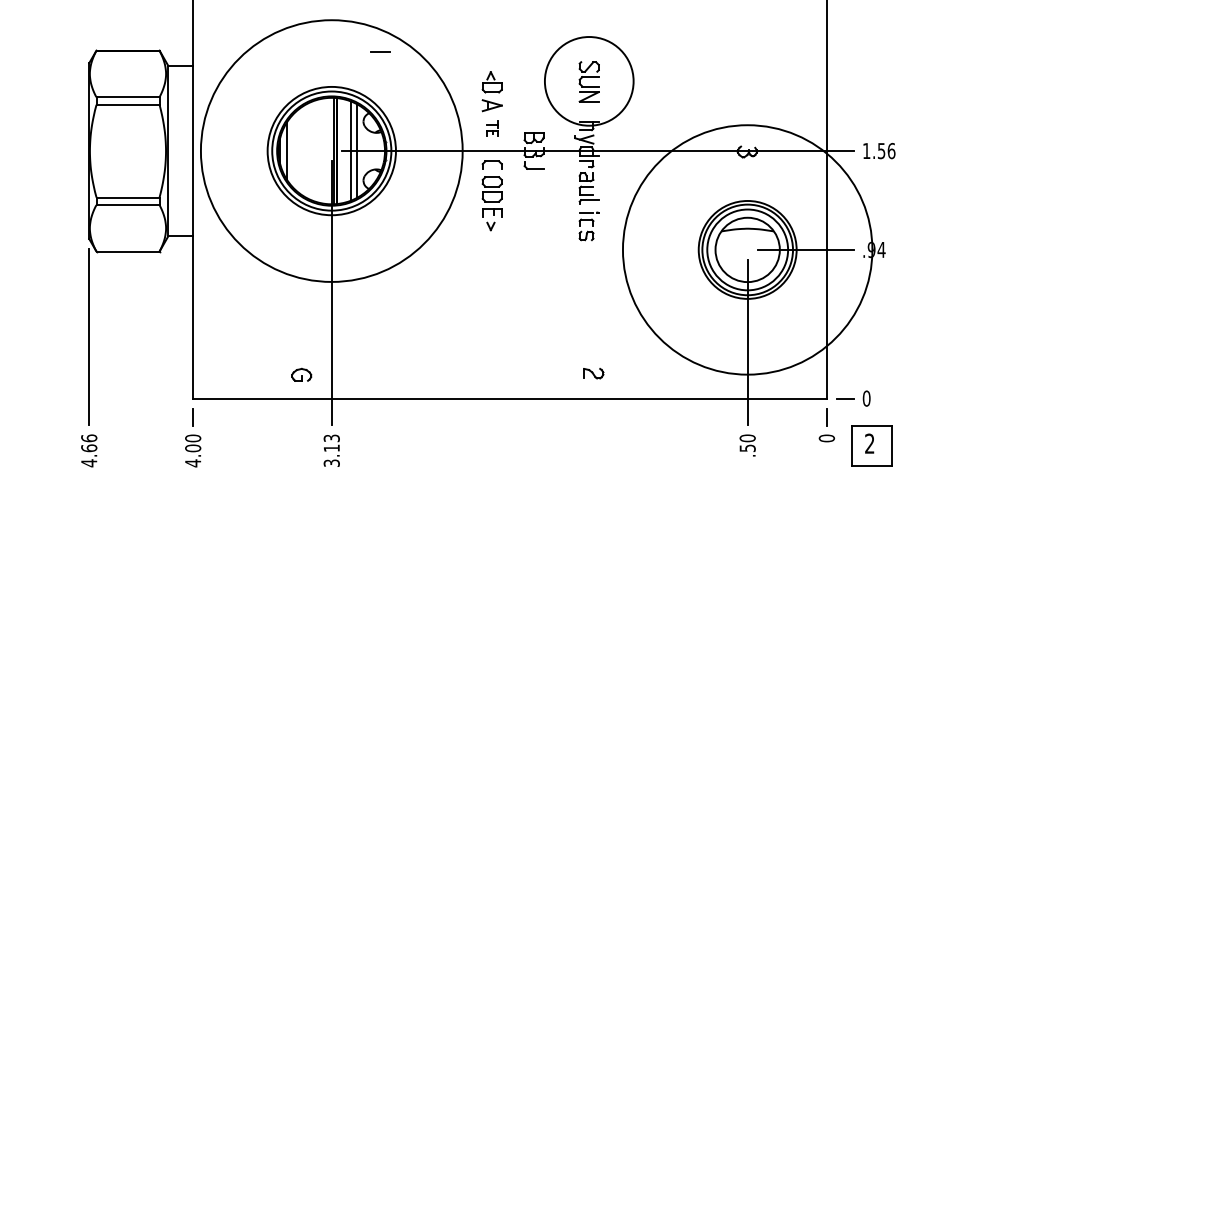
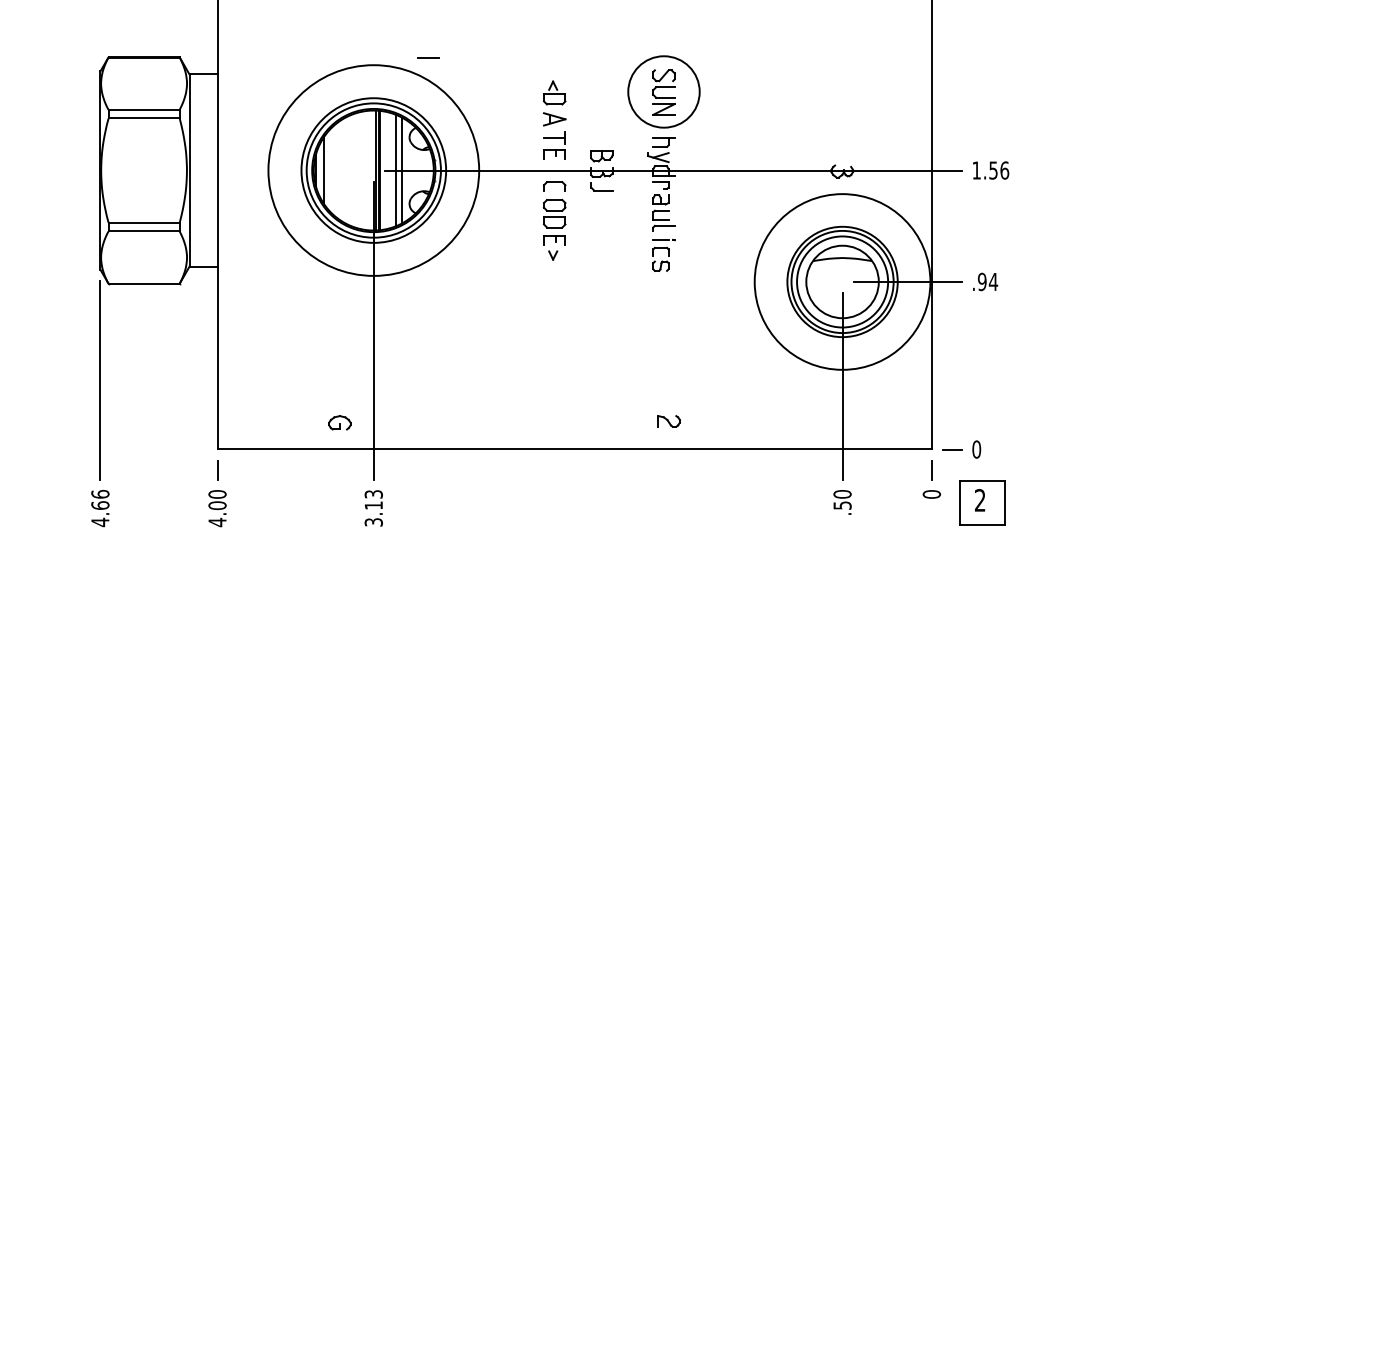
circle: (588, 80) -> (663, 91), size x0.71
part: (492, 128) -> (554, 145), size x1.67
circle: (331, 151) -> (373, 170), size x0.71
circle: (747, 249) -> (842, 281), size x0.62

